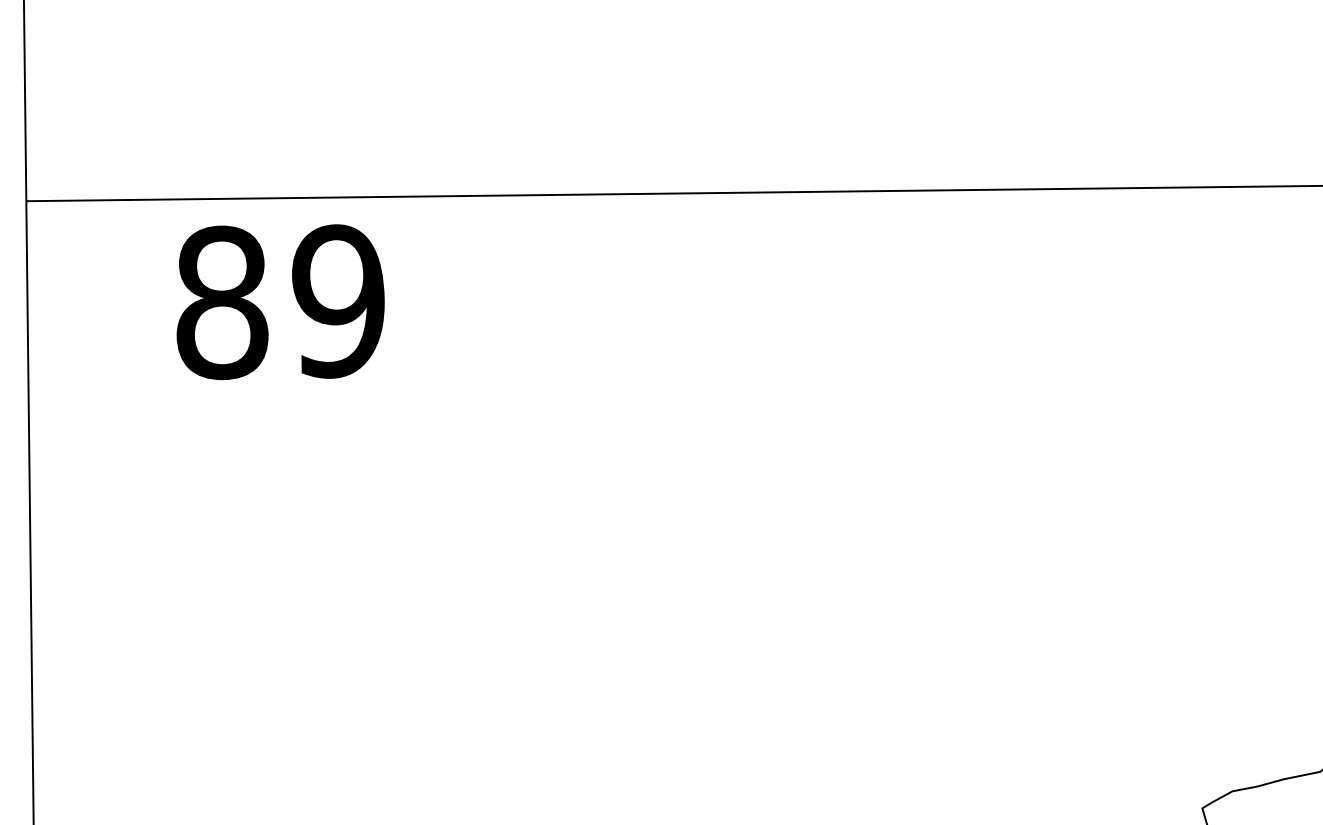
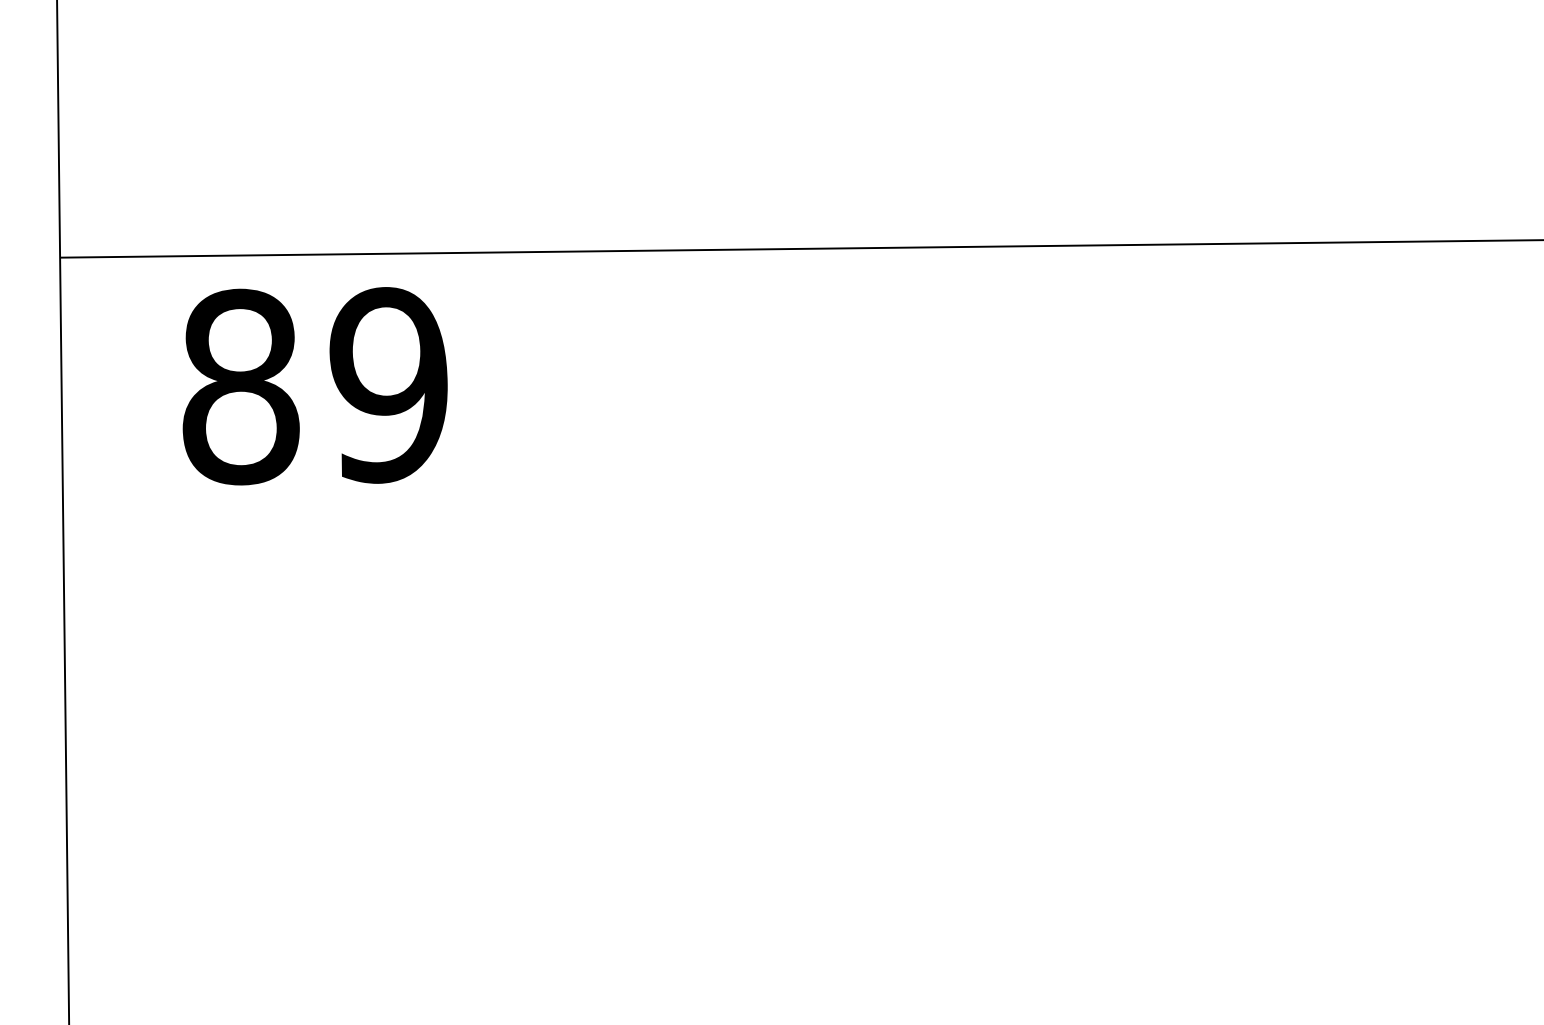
text: (280, 302) -> (314, 386), moved

